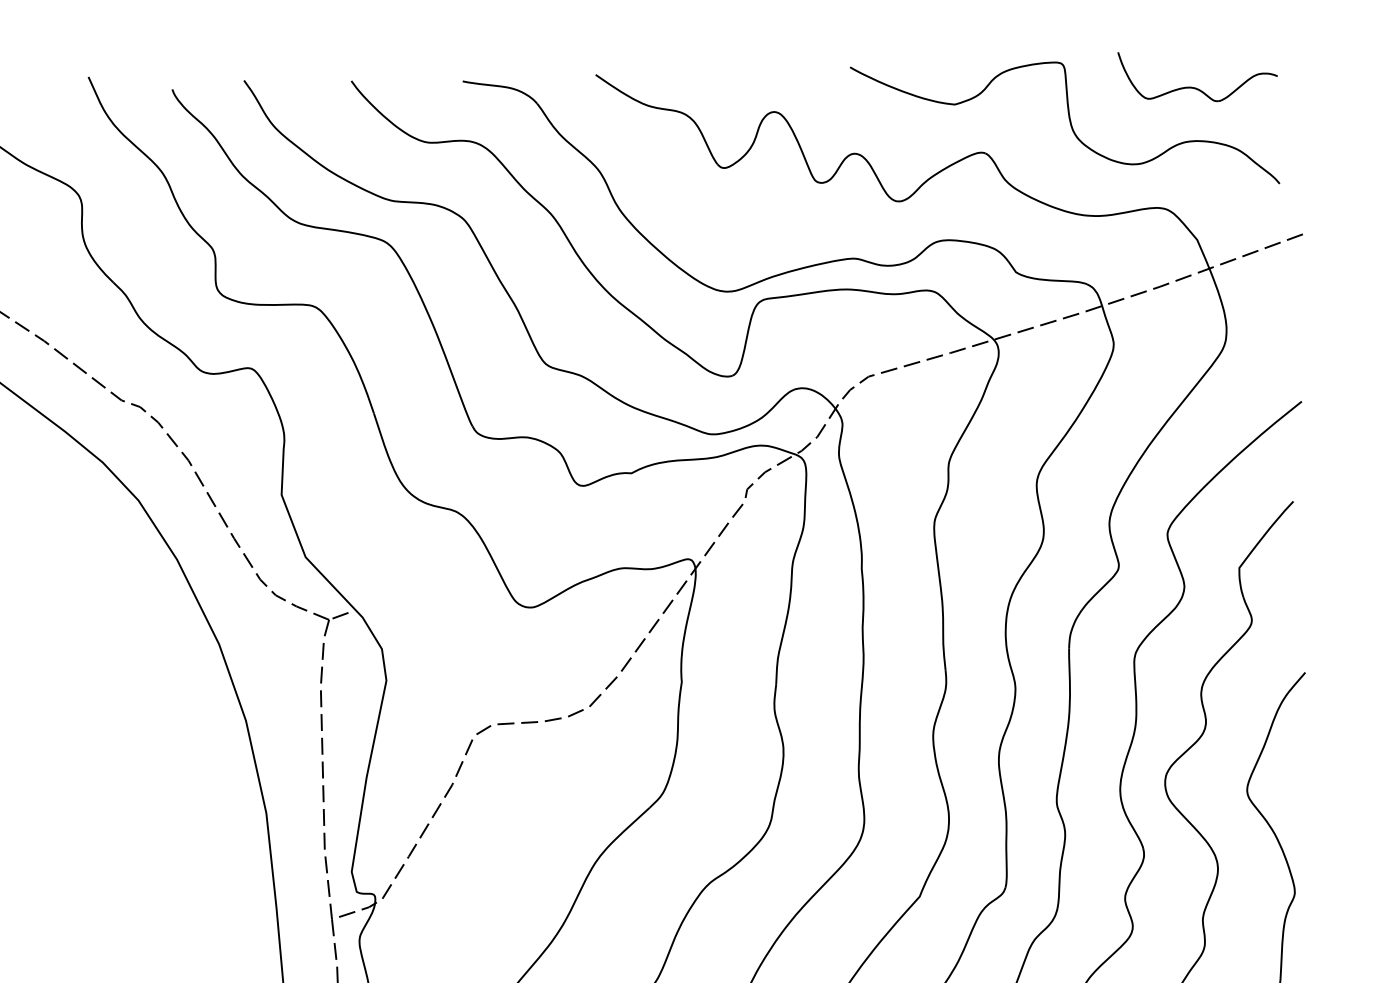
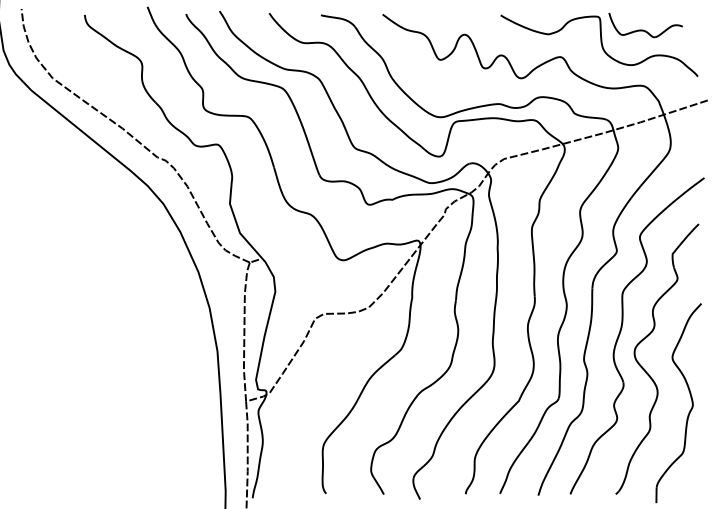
part: (1197, 76) -> (645, 25), moved

